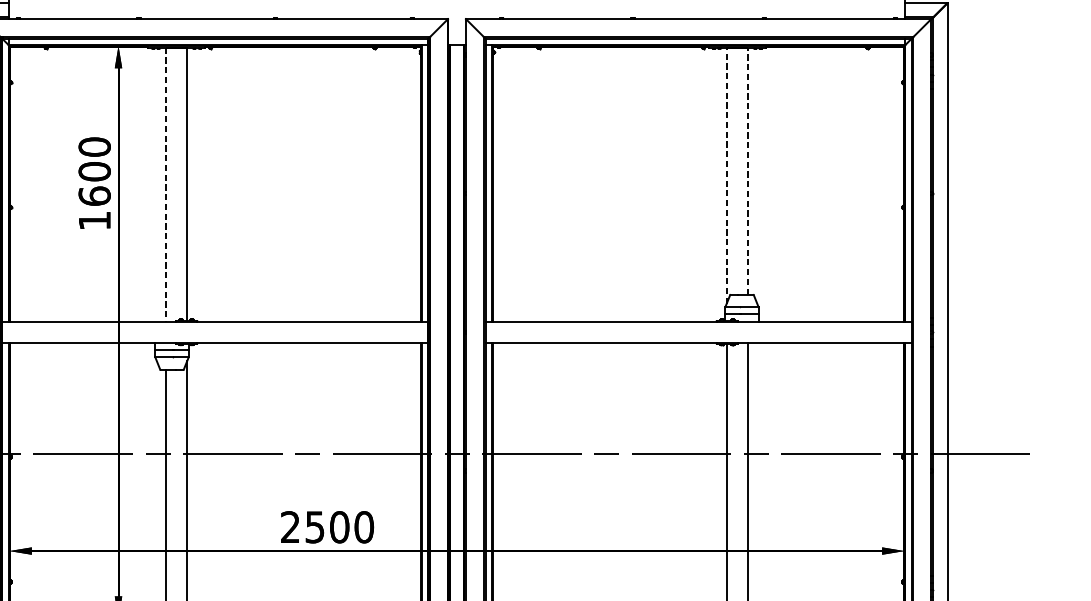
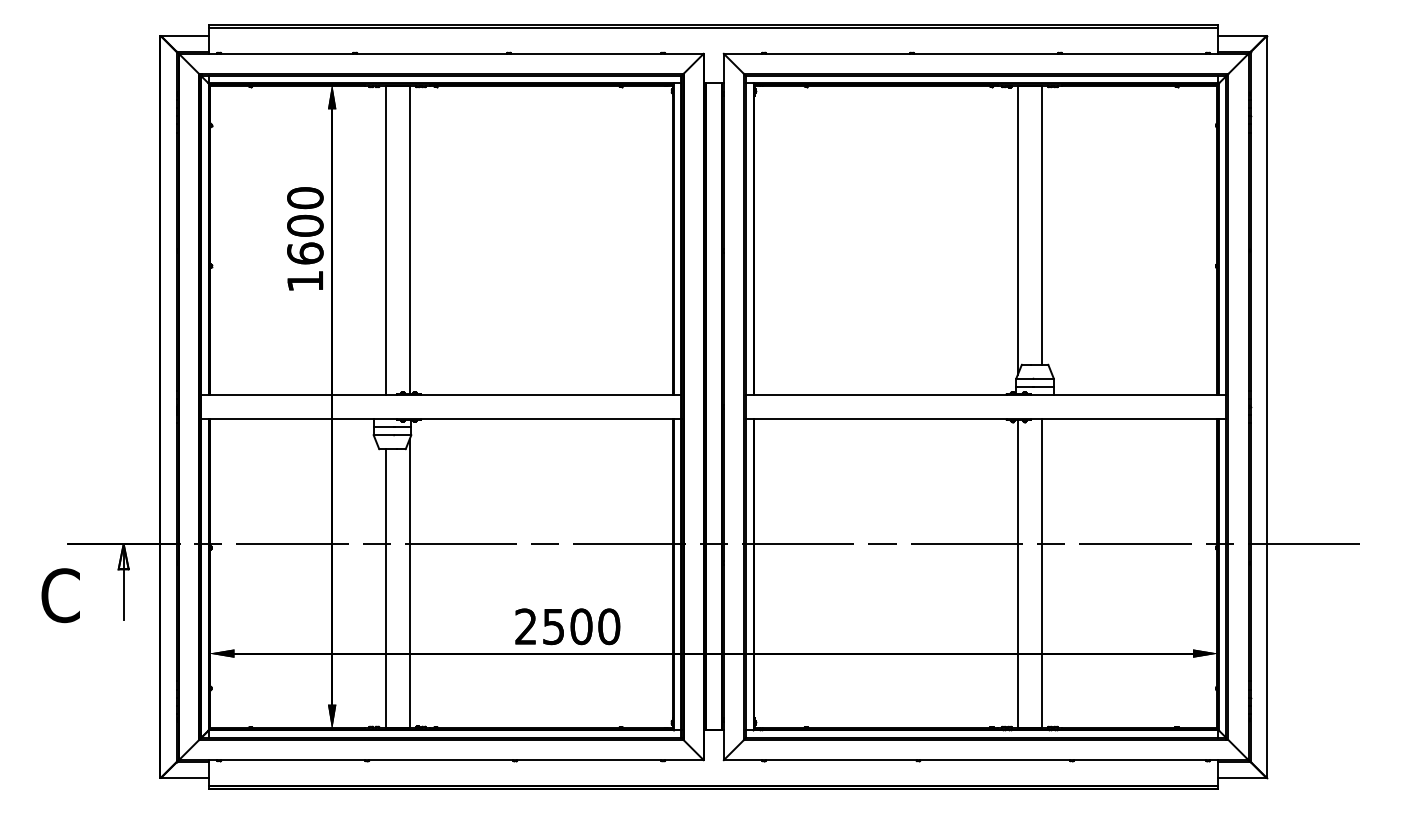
line: (748, 170) -> (1042, 224), dashed -> solid
line: (726, 174) -> (1017, 229), dashed -> solid
line: (165, 184) -> (385, 240), dashed -> solid

